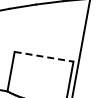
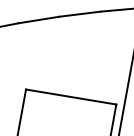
line: (44, 56) -> (71, 96), dashed -> solid

